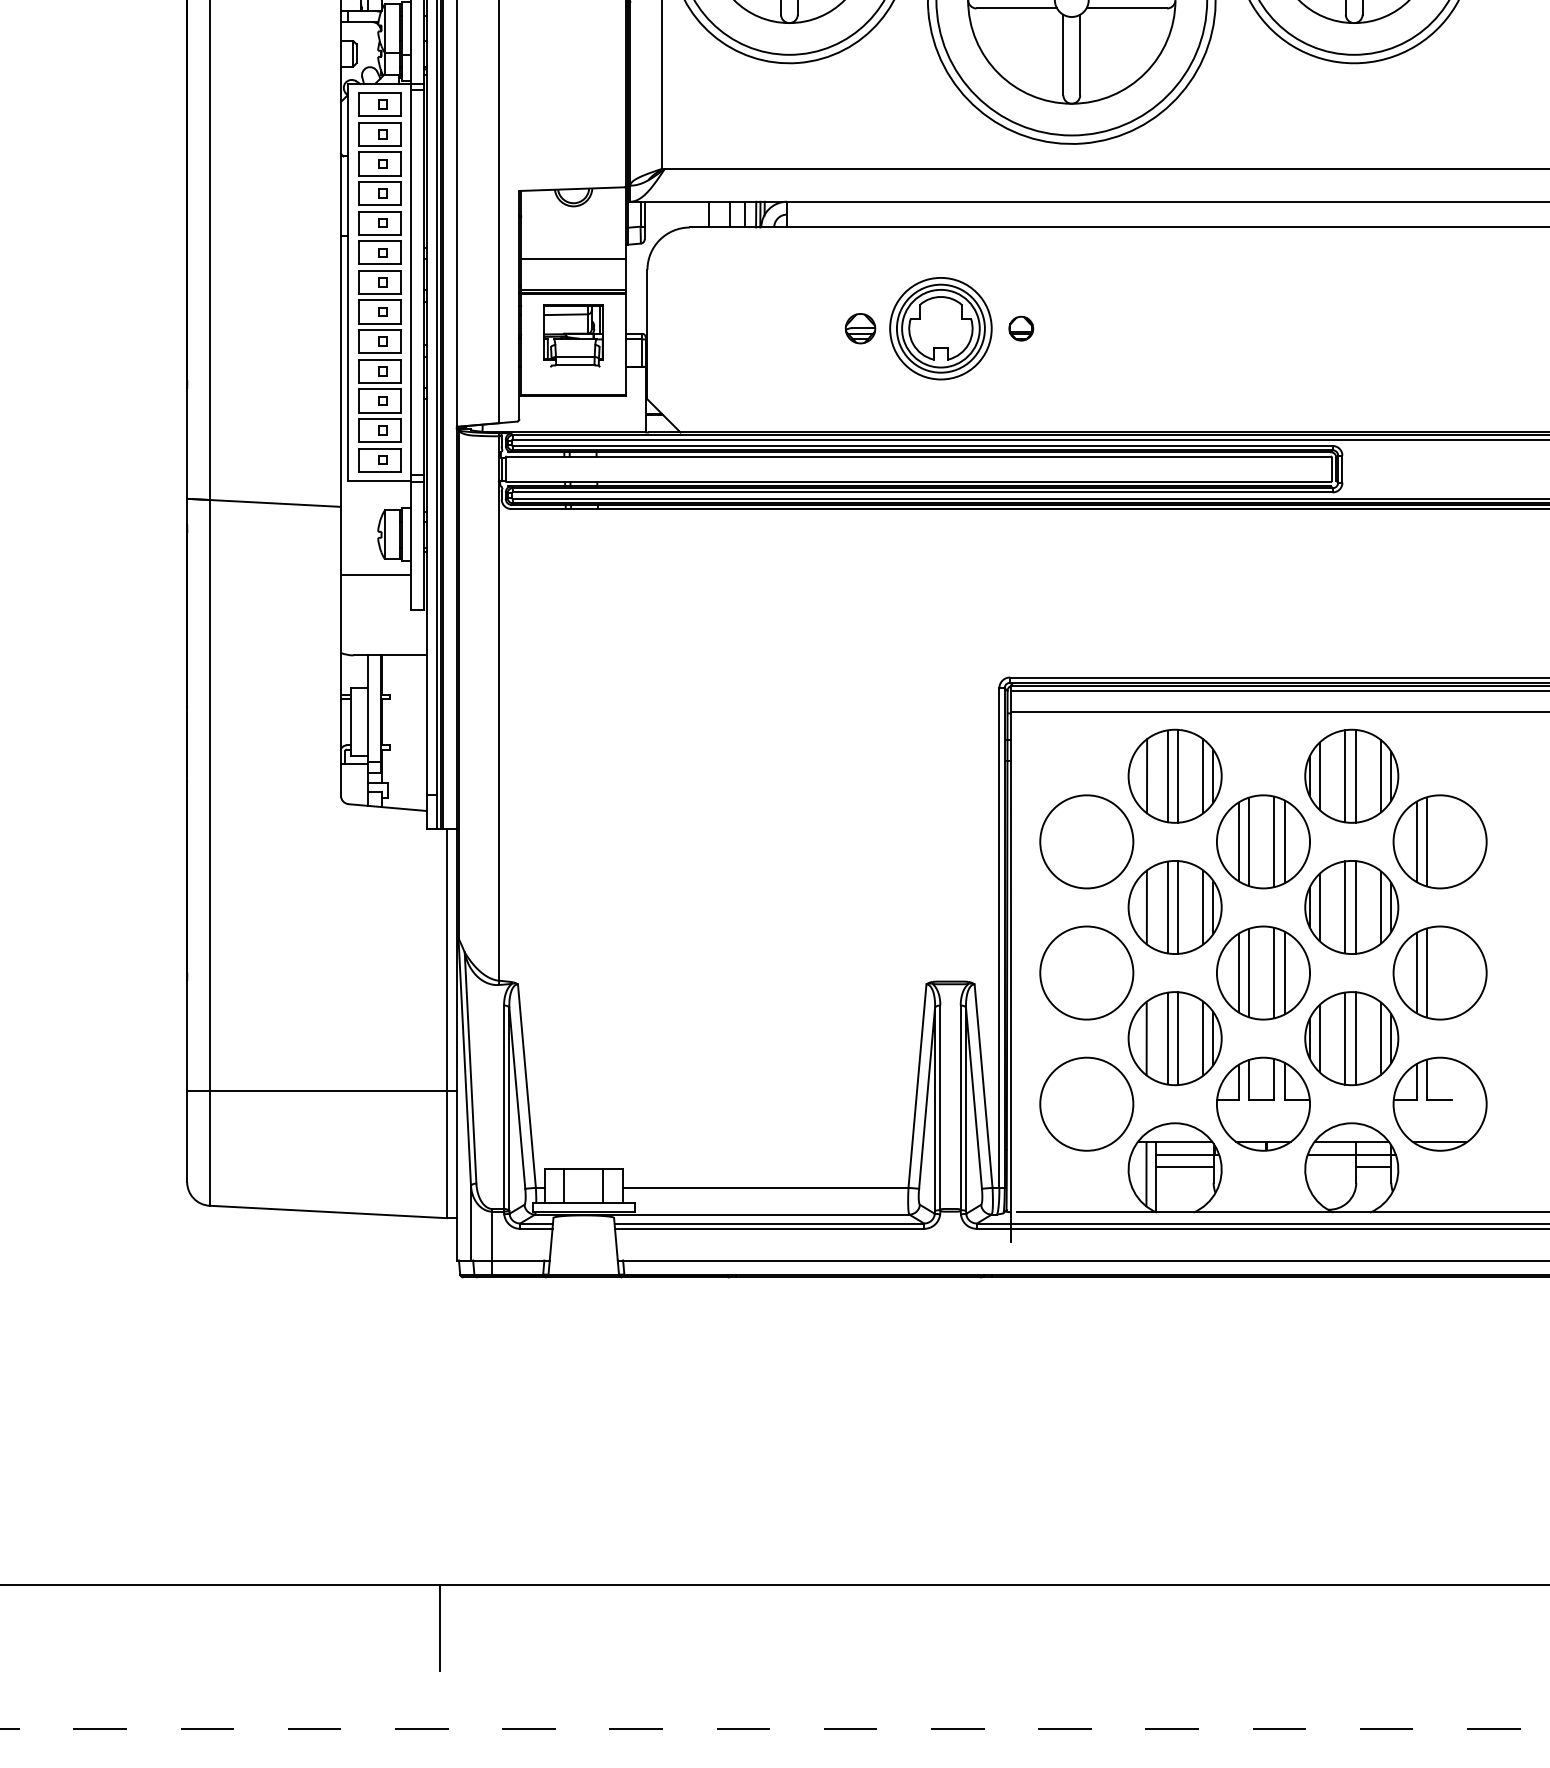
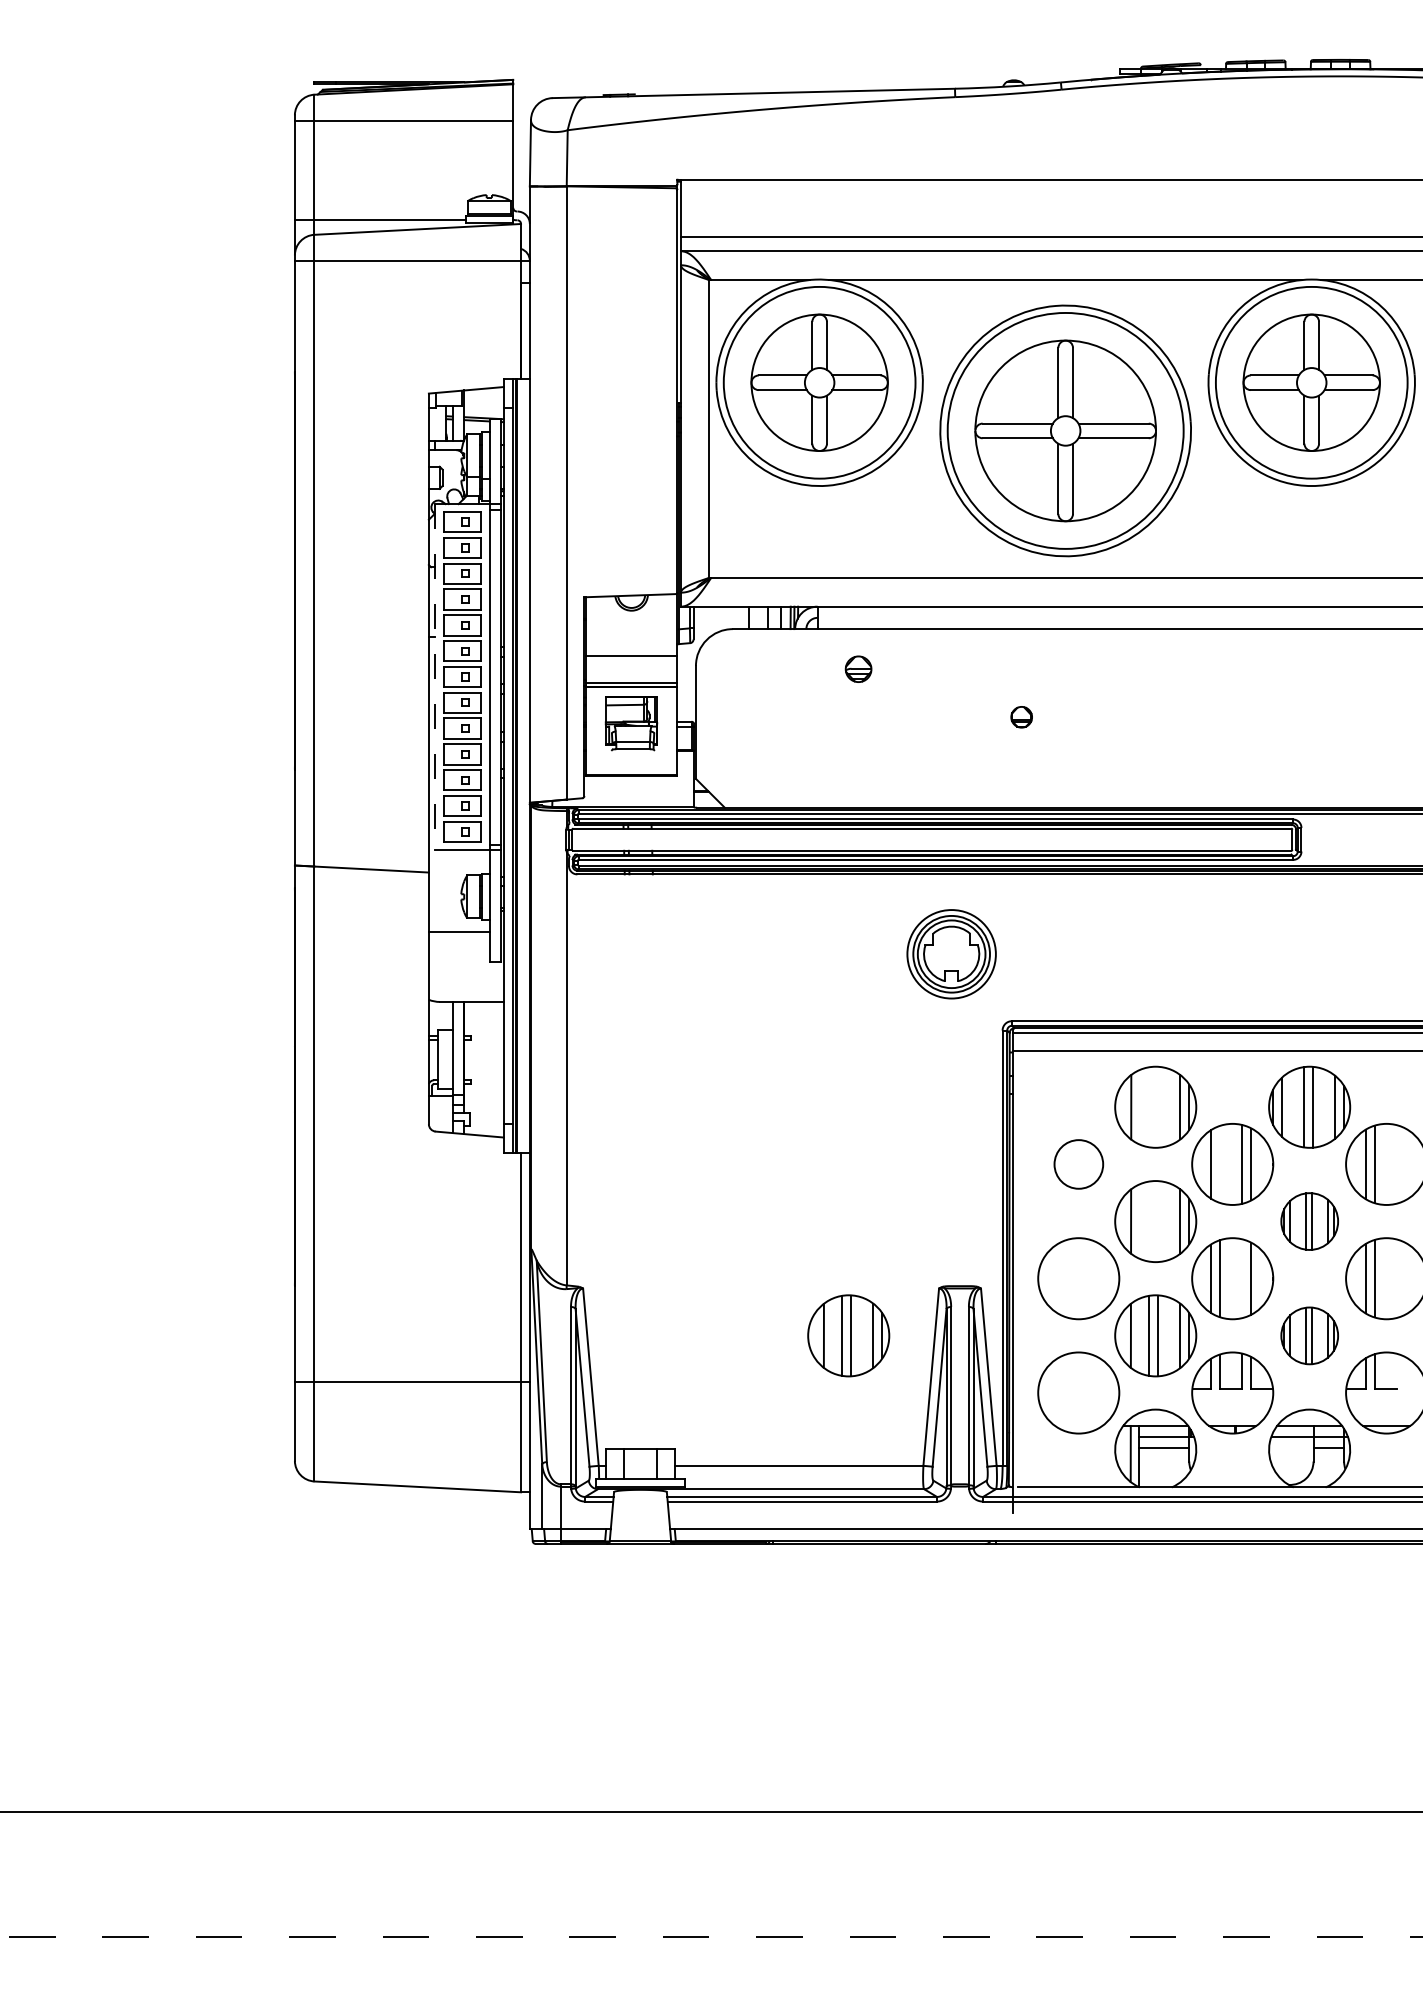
line: (347, 281) -> (434, 676), solid -> dashed
part: (860, 327) -> (858, 668), moved
part: (940, 328) -> (951, 954), moved
line: (1167, 776) -> (1149, 1107), removed
line: (1178, 776) -> (1158, 1107), removed
circle: (1086, 841) -> (1078, 1164), size x0.6
line: (1249, 841) -> (1220, 1164), removed
line: (1167, 907) -> (1149, 1221), removed
line: (1178, 907) -> (1158, 1221), removed
part: (1351, 907) -> (1309, 1221), size x0.7
line: (1274, 972) -> (1242, 1278), removed
part: (822, 1038) -> (848, 1335), added
part: (1351, 1038) -> (1309, 1335), size x0.7
line: (440, 1628) -> (515, 1849), removed

